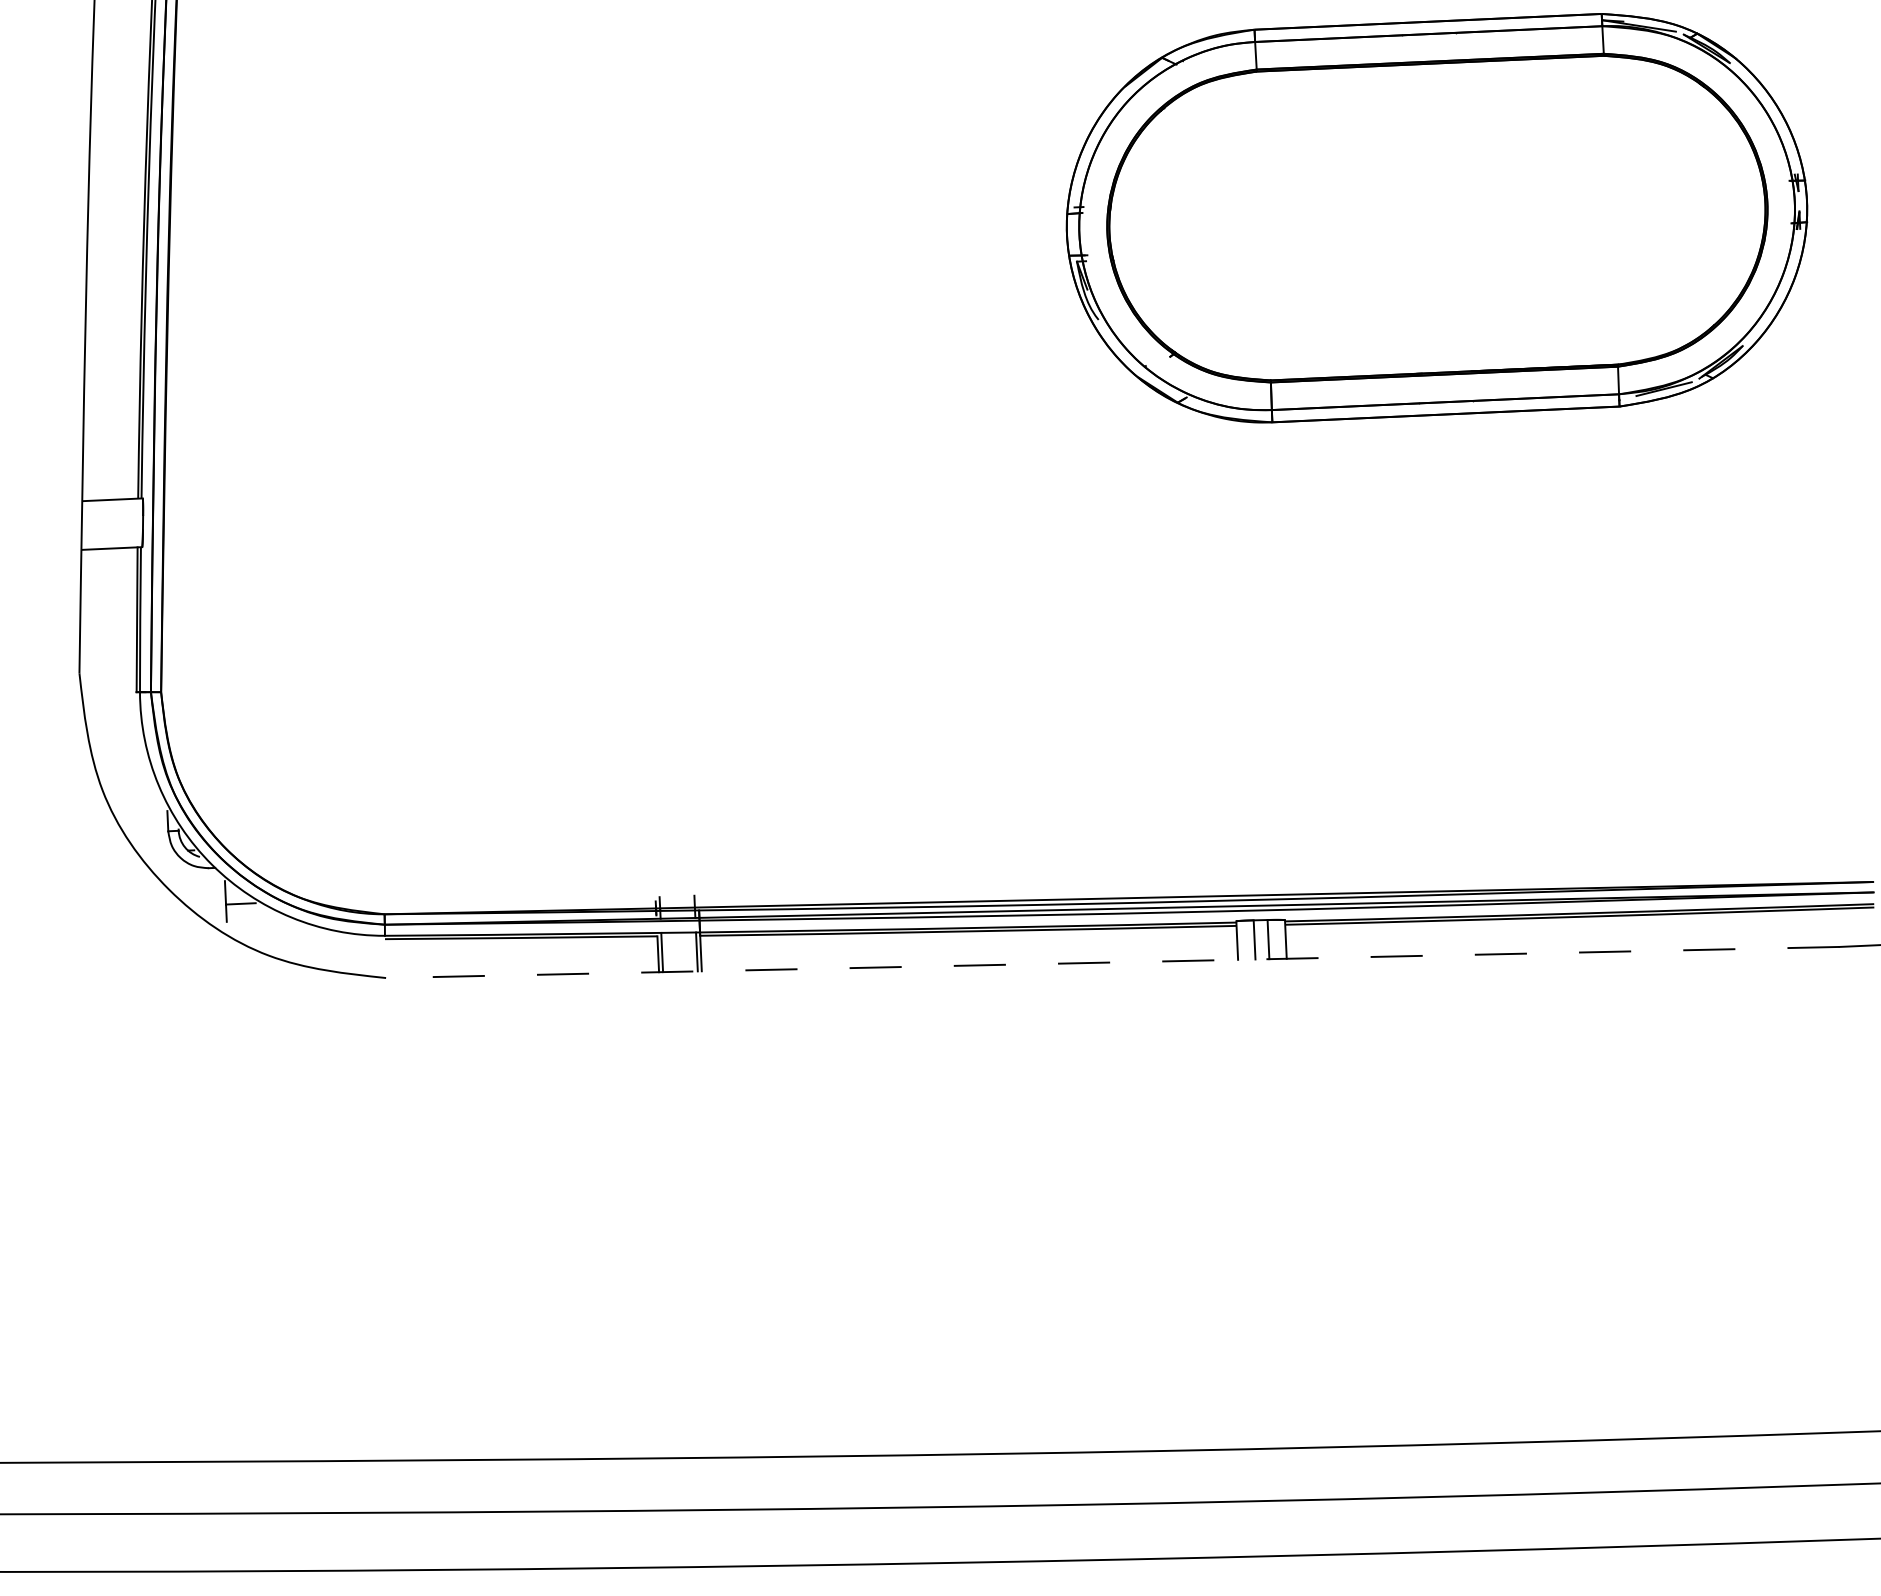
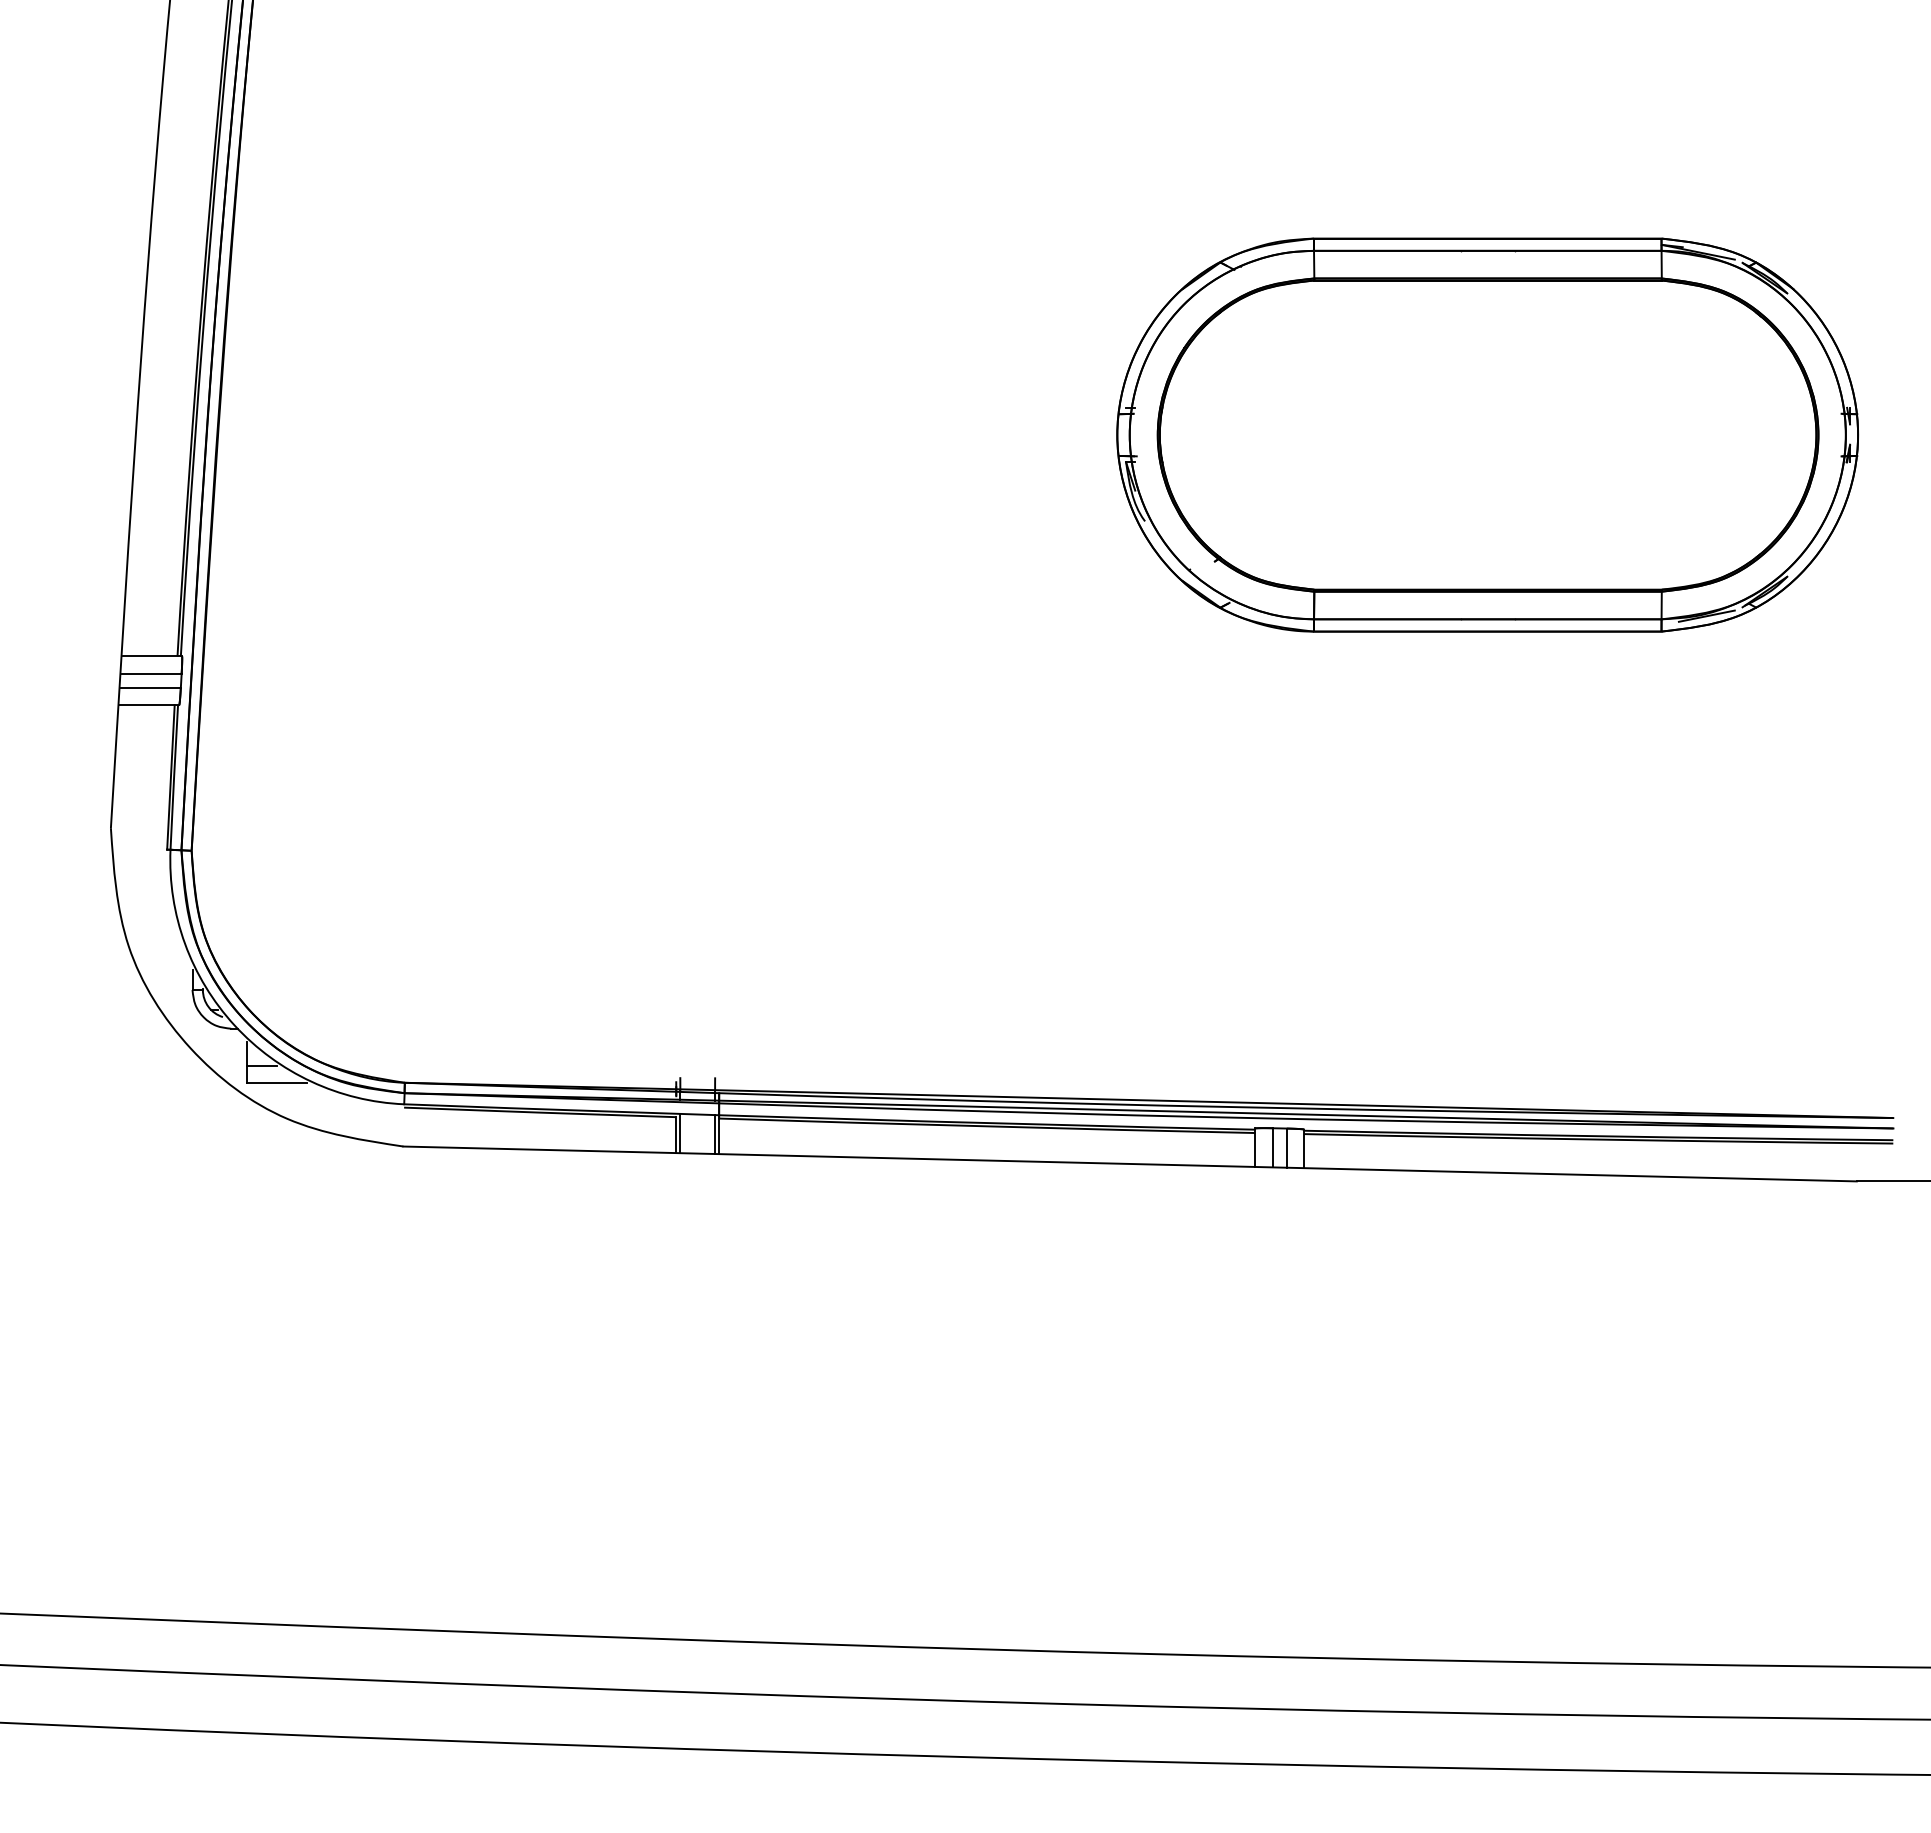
line: (112, 516) -> (151, 673), added
line: (112, 530) -> (150, 687), added
line: (256, 920) -> (276, 1083), added
line: (1113, 962) -> (1130, 1163), dashed -> solid

